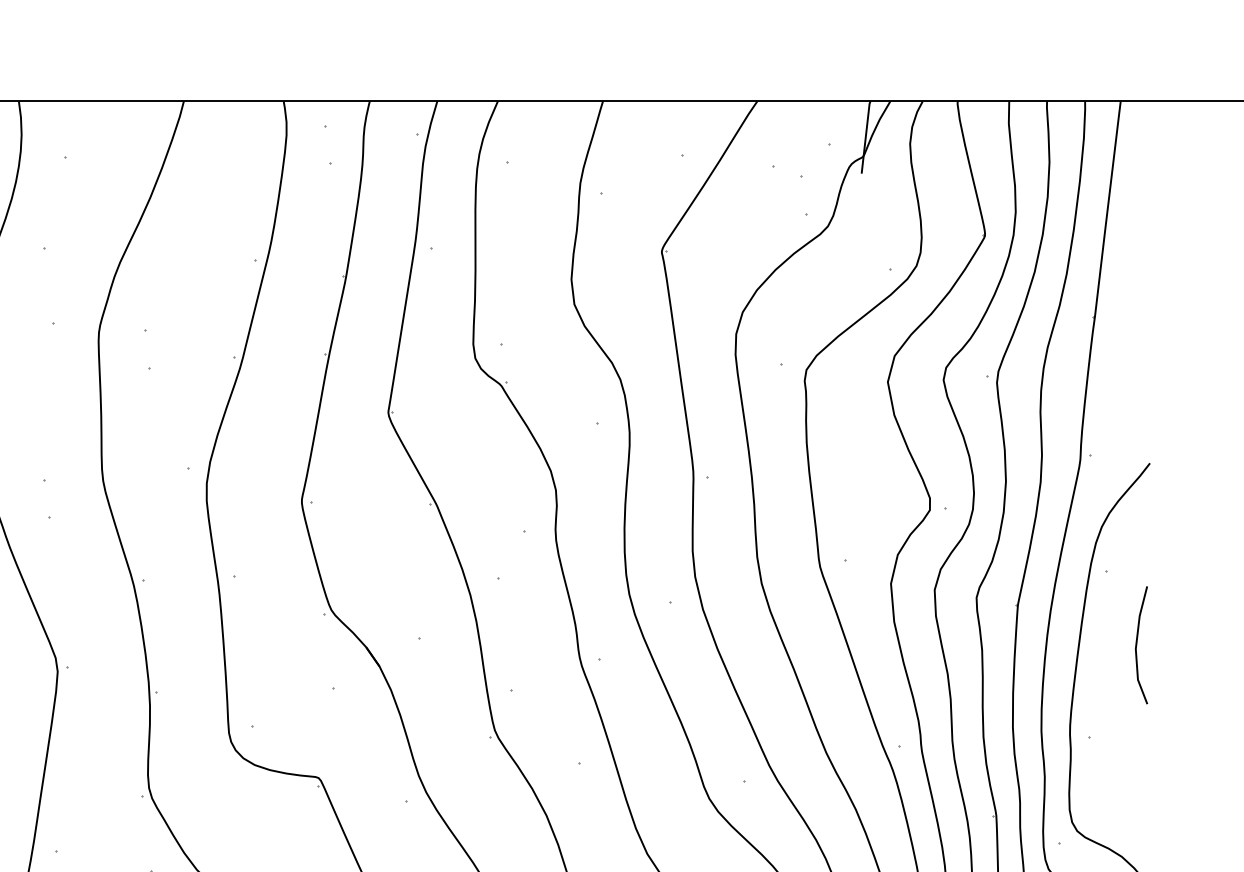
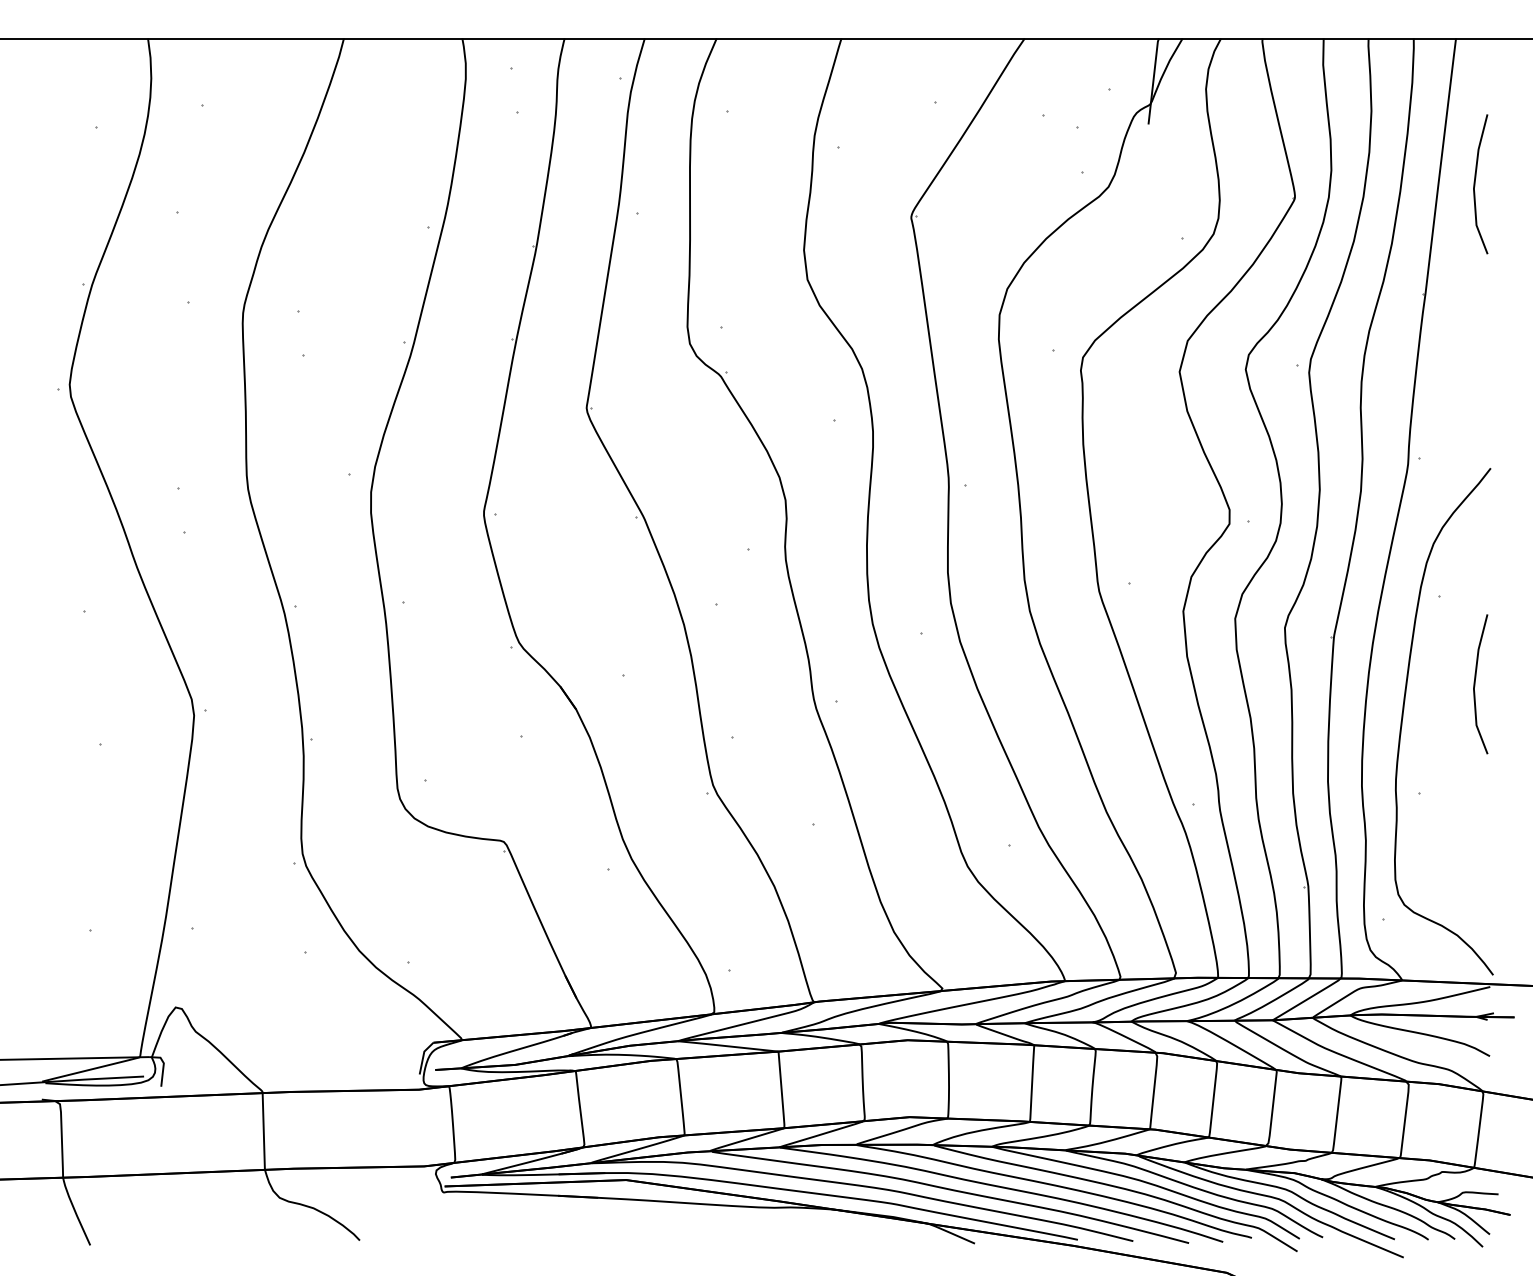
line: (1137, 224) -> (1475, 184), added

